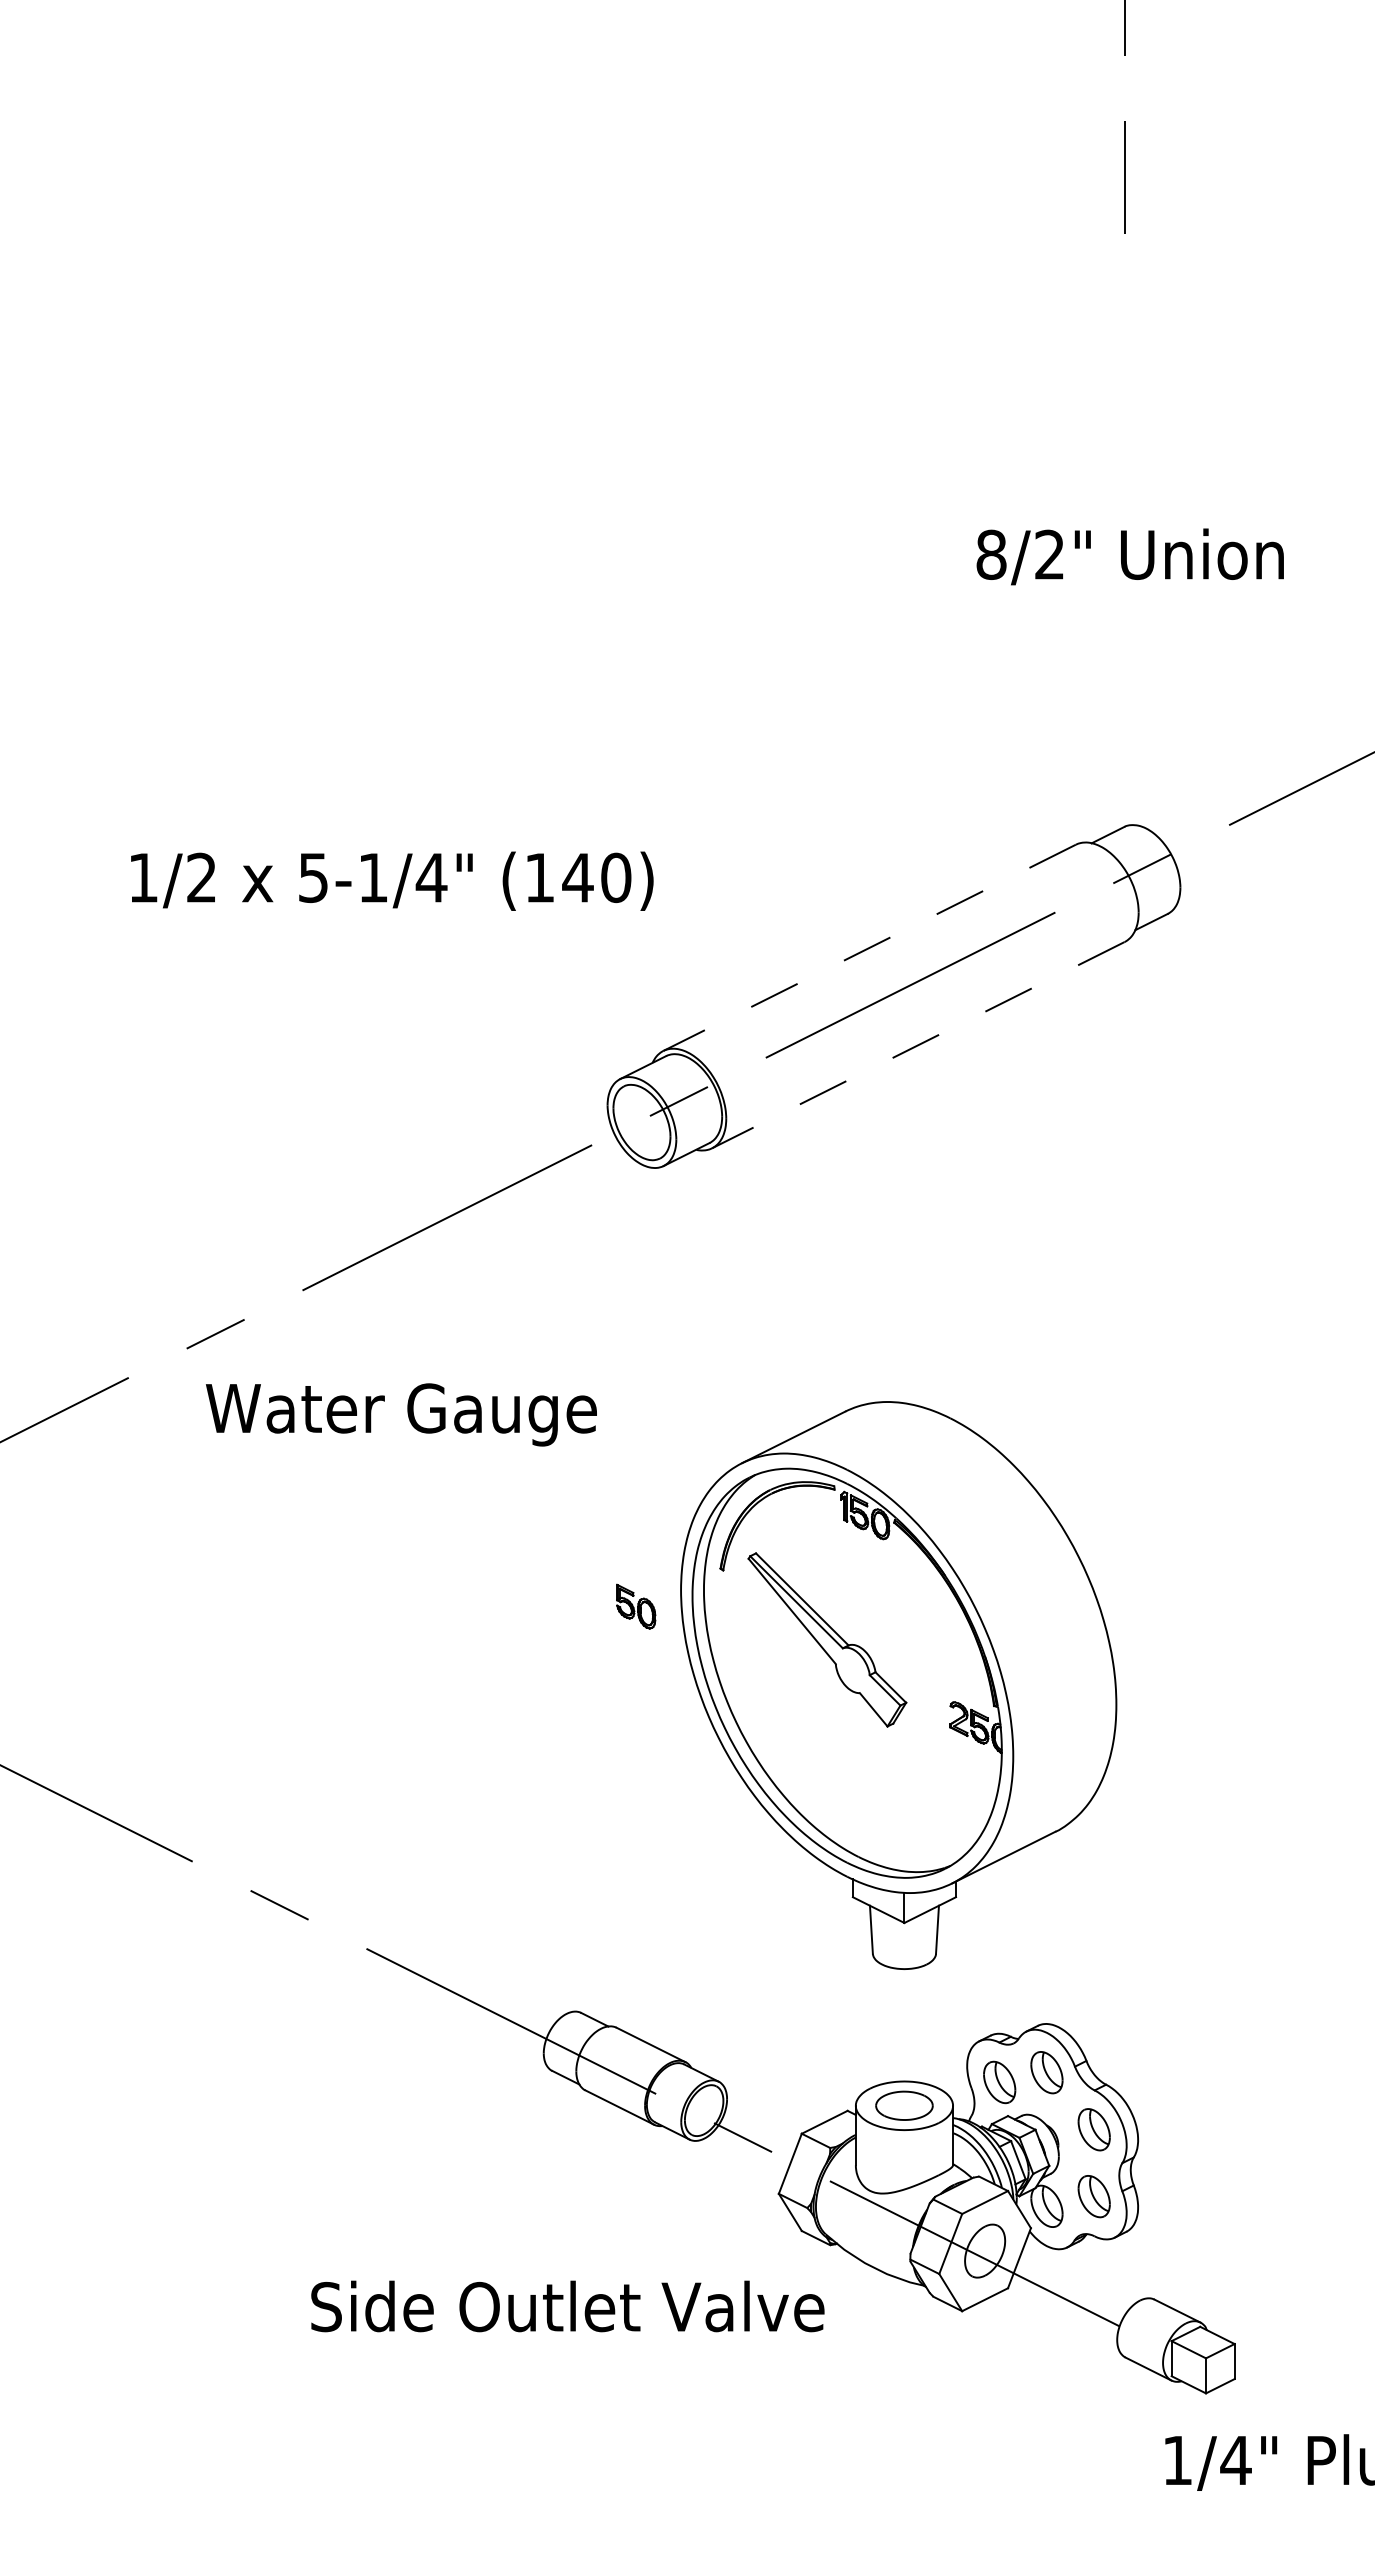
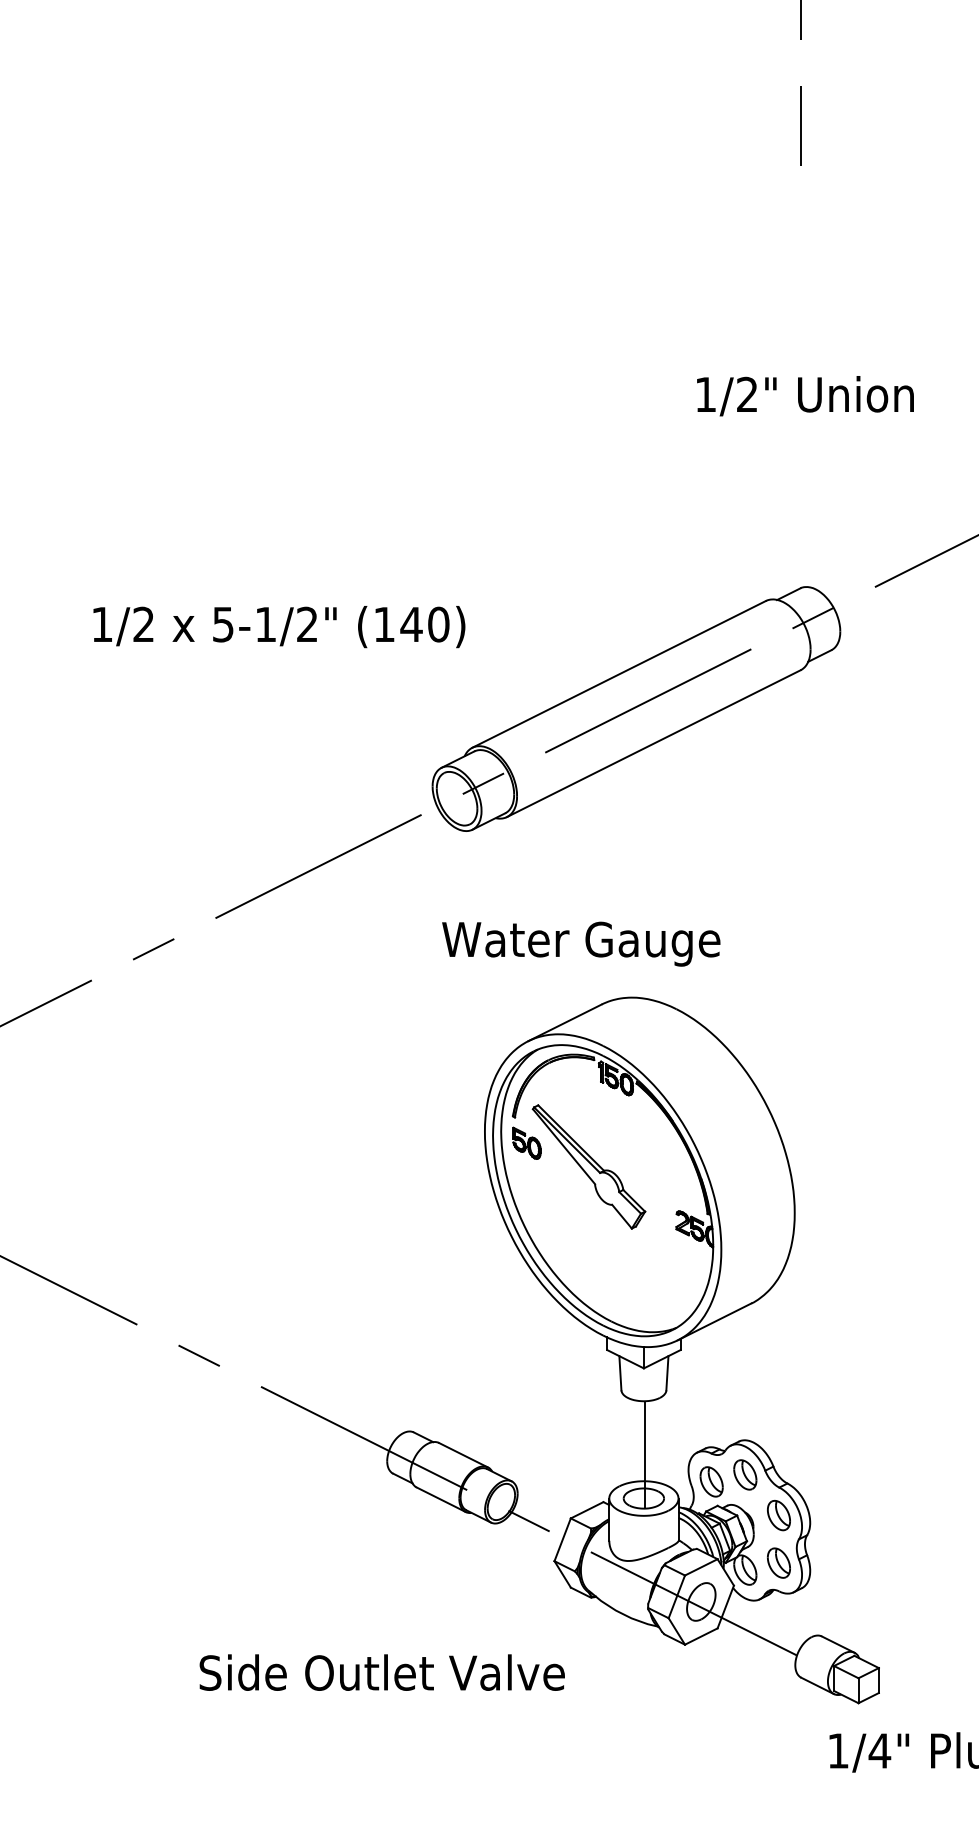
text: (991, 554) -> (705, 394), 8/2" -> 1/2"
text: (431, 877) -> (307, 624), 5-1/4" -> 5-1/2"
line: (869, 947) -> (619, 674), dashed -> solid
line: (918, 1045) -> (653, 743), dashed -> solid
text: (401, 1414) -> (581, 943), moved
part: (636, 1606) -> (527, 1143), moved
line: (905, 2044) -> (644, 1454), added
text: (567, 2306) -> (382, 1672), moved

